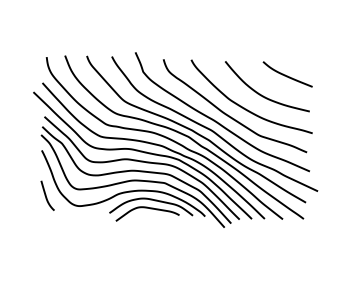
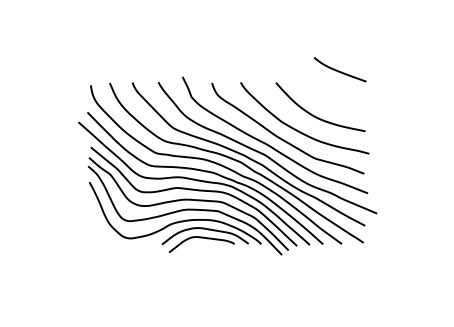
curve: (287, 75) -> (339, 70), moved
curve: (46, 196) -> (96, 229), removed

